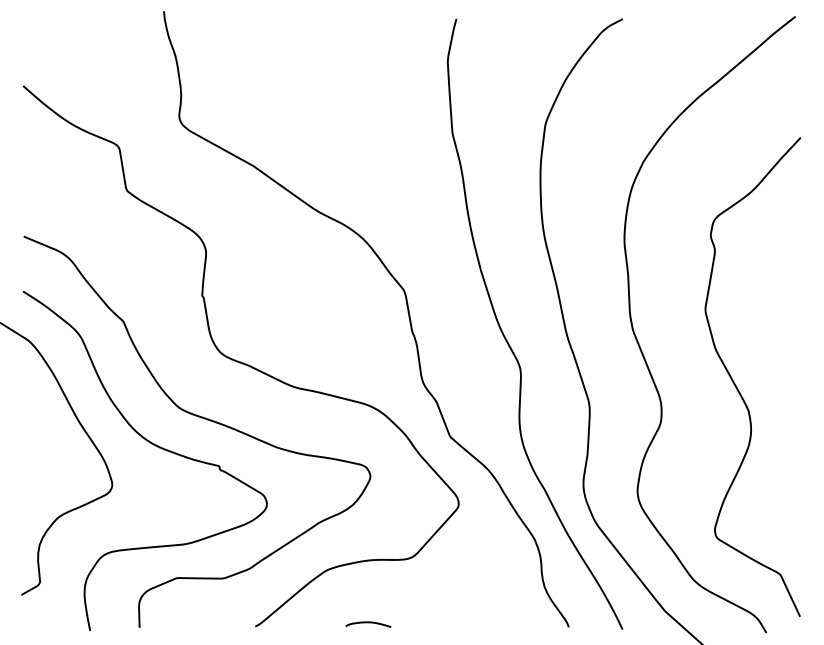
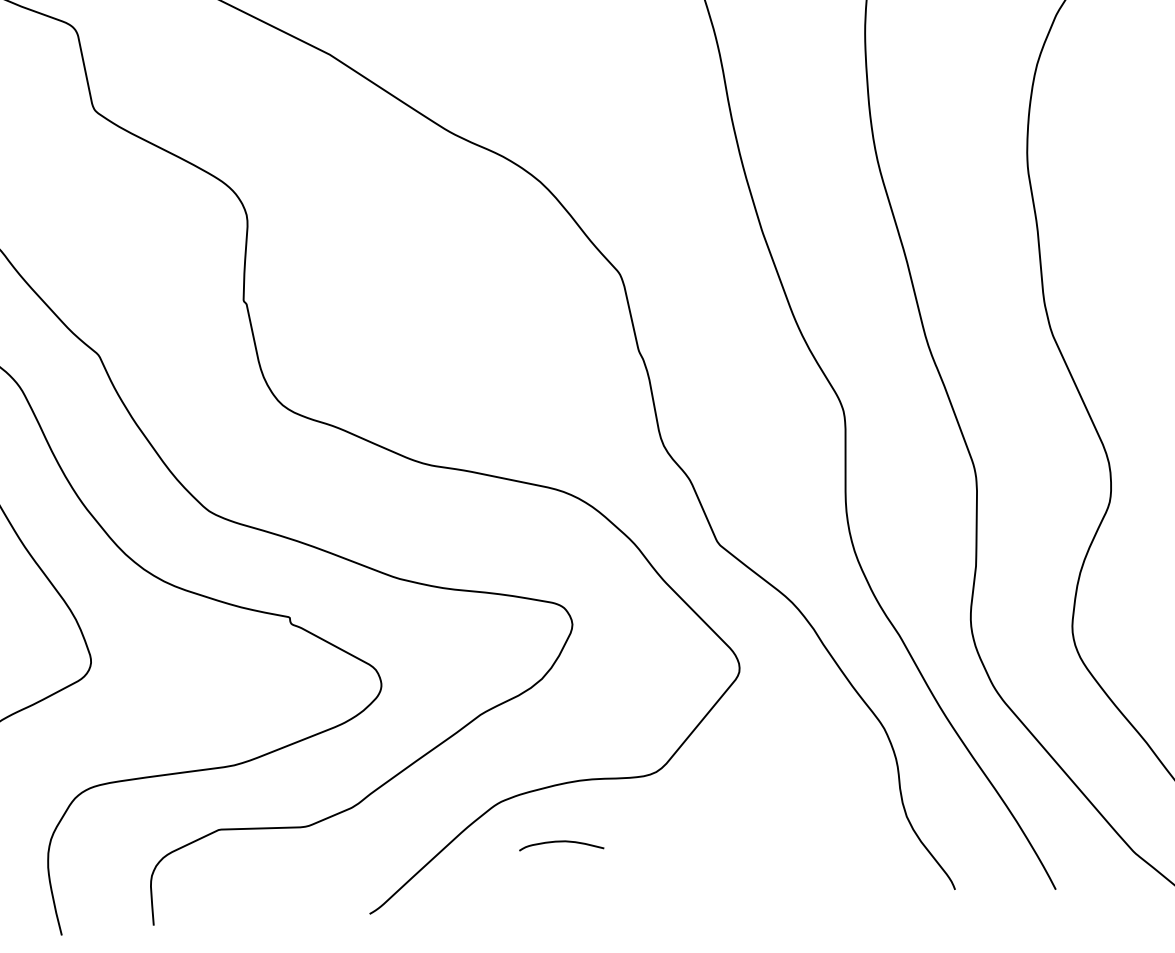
curve: (368, 623) -> (561, 843), moved

